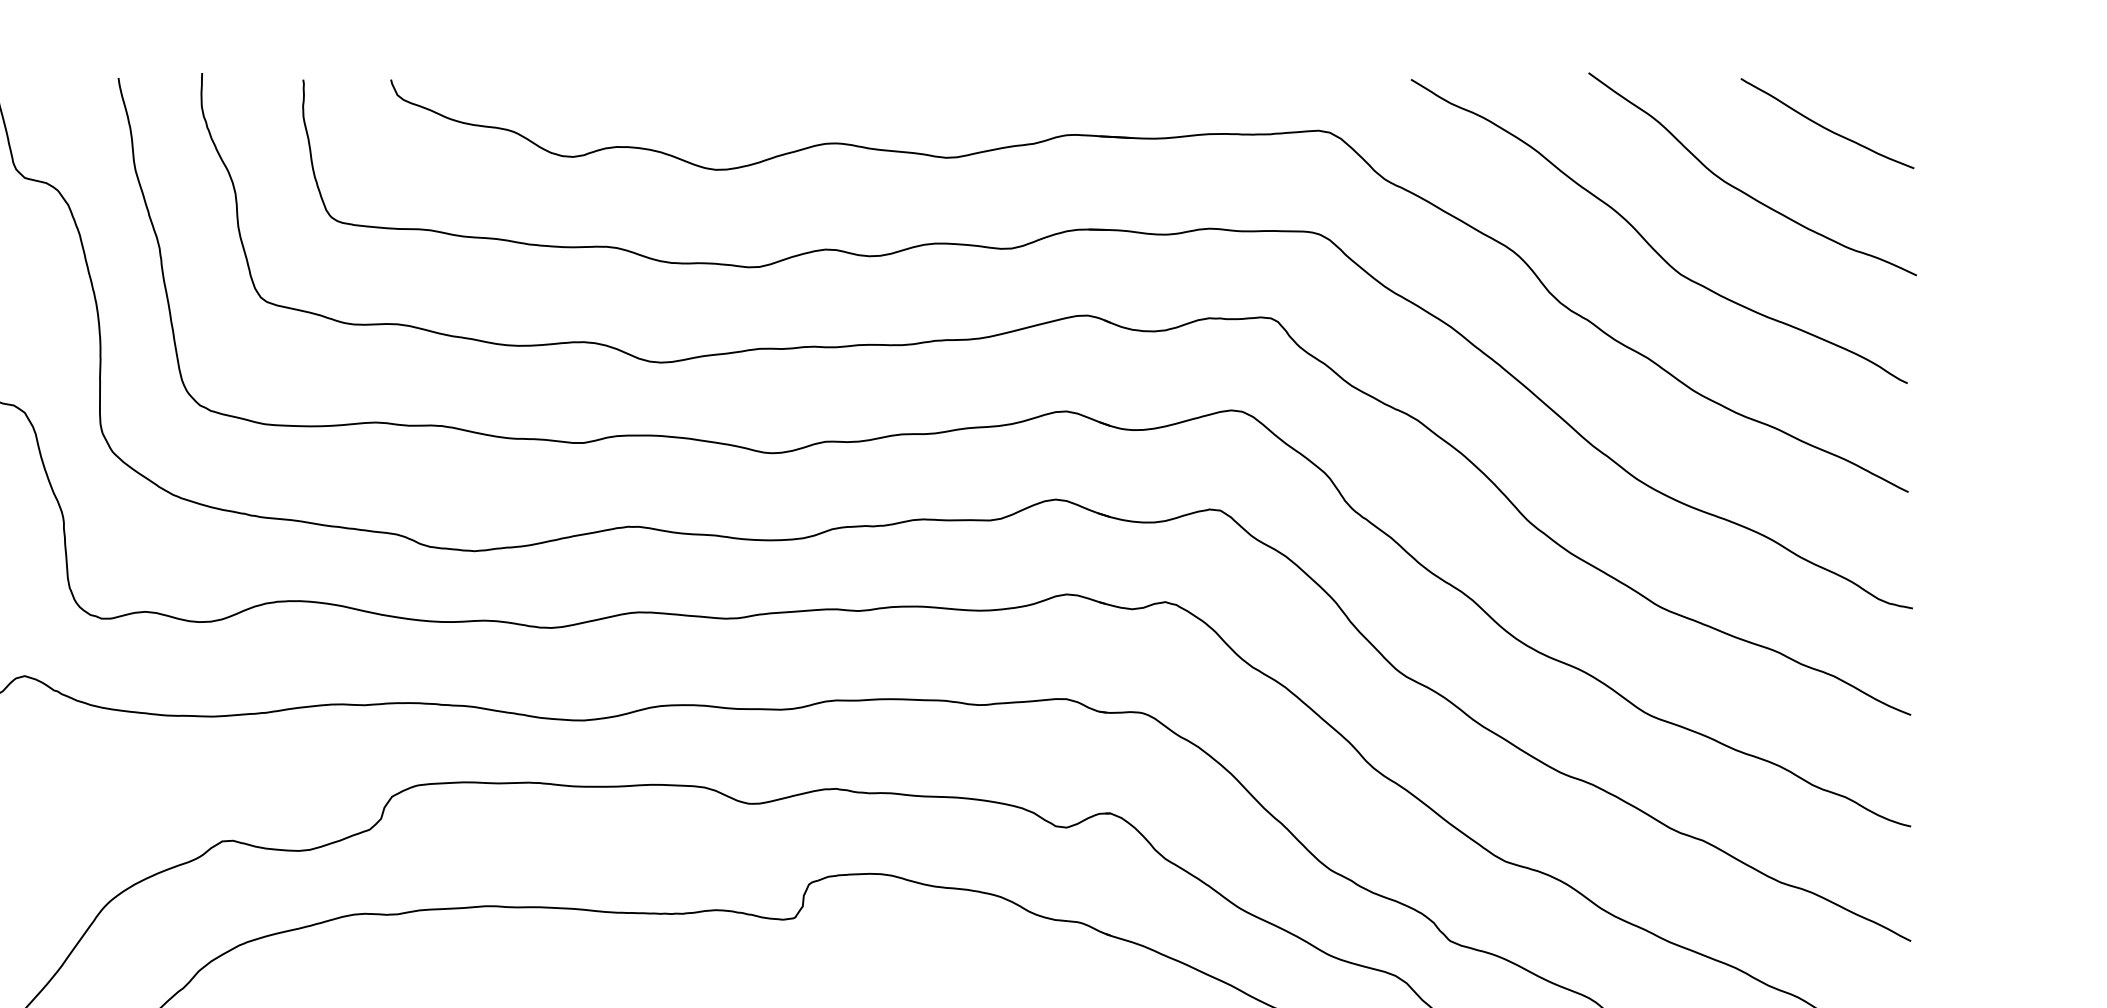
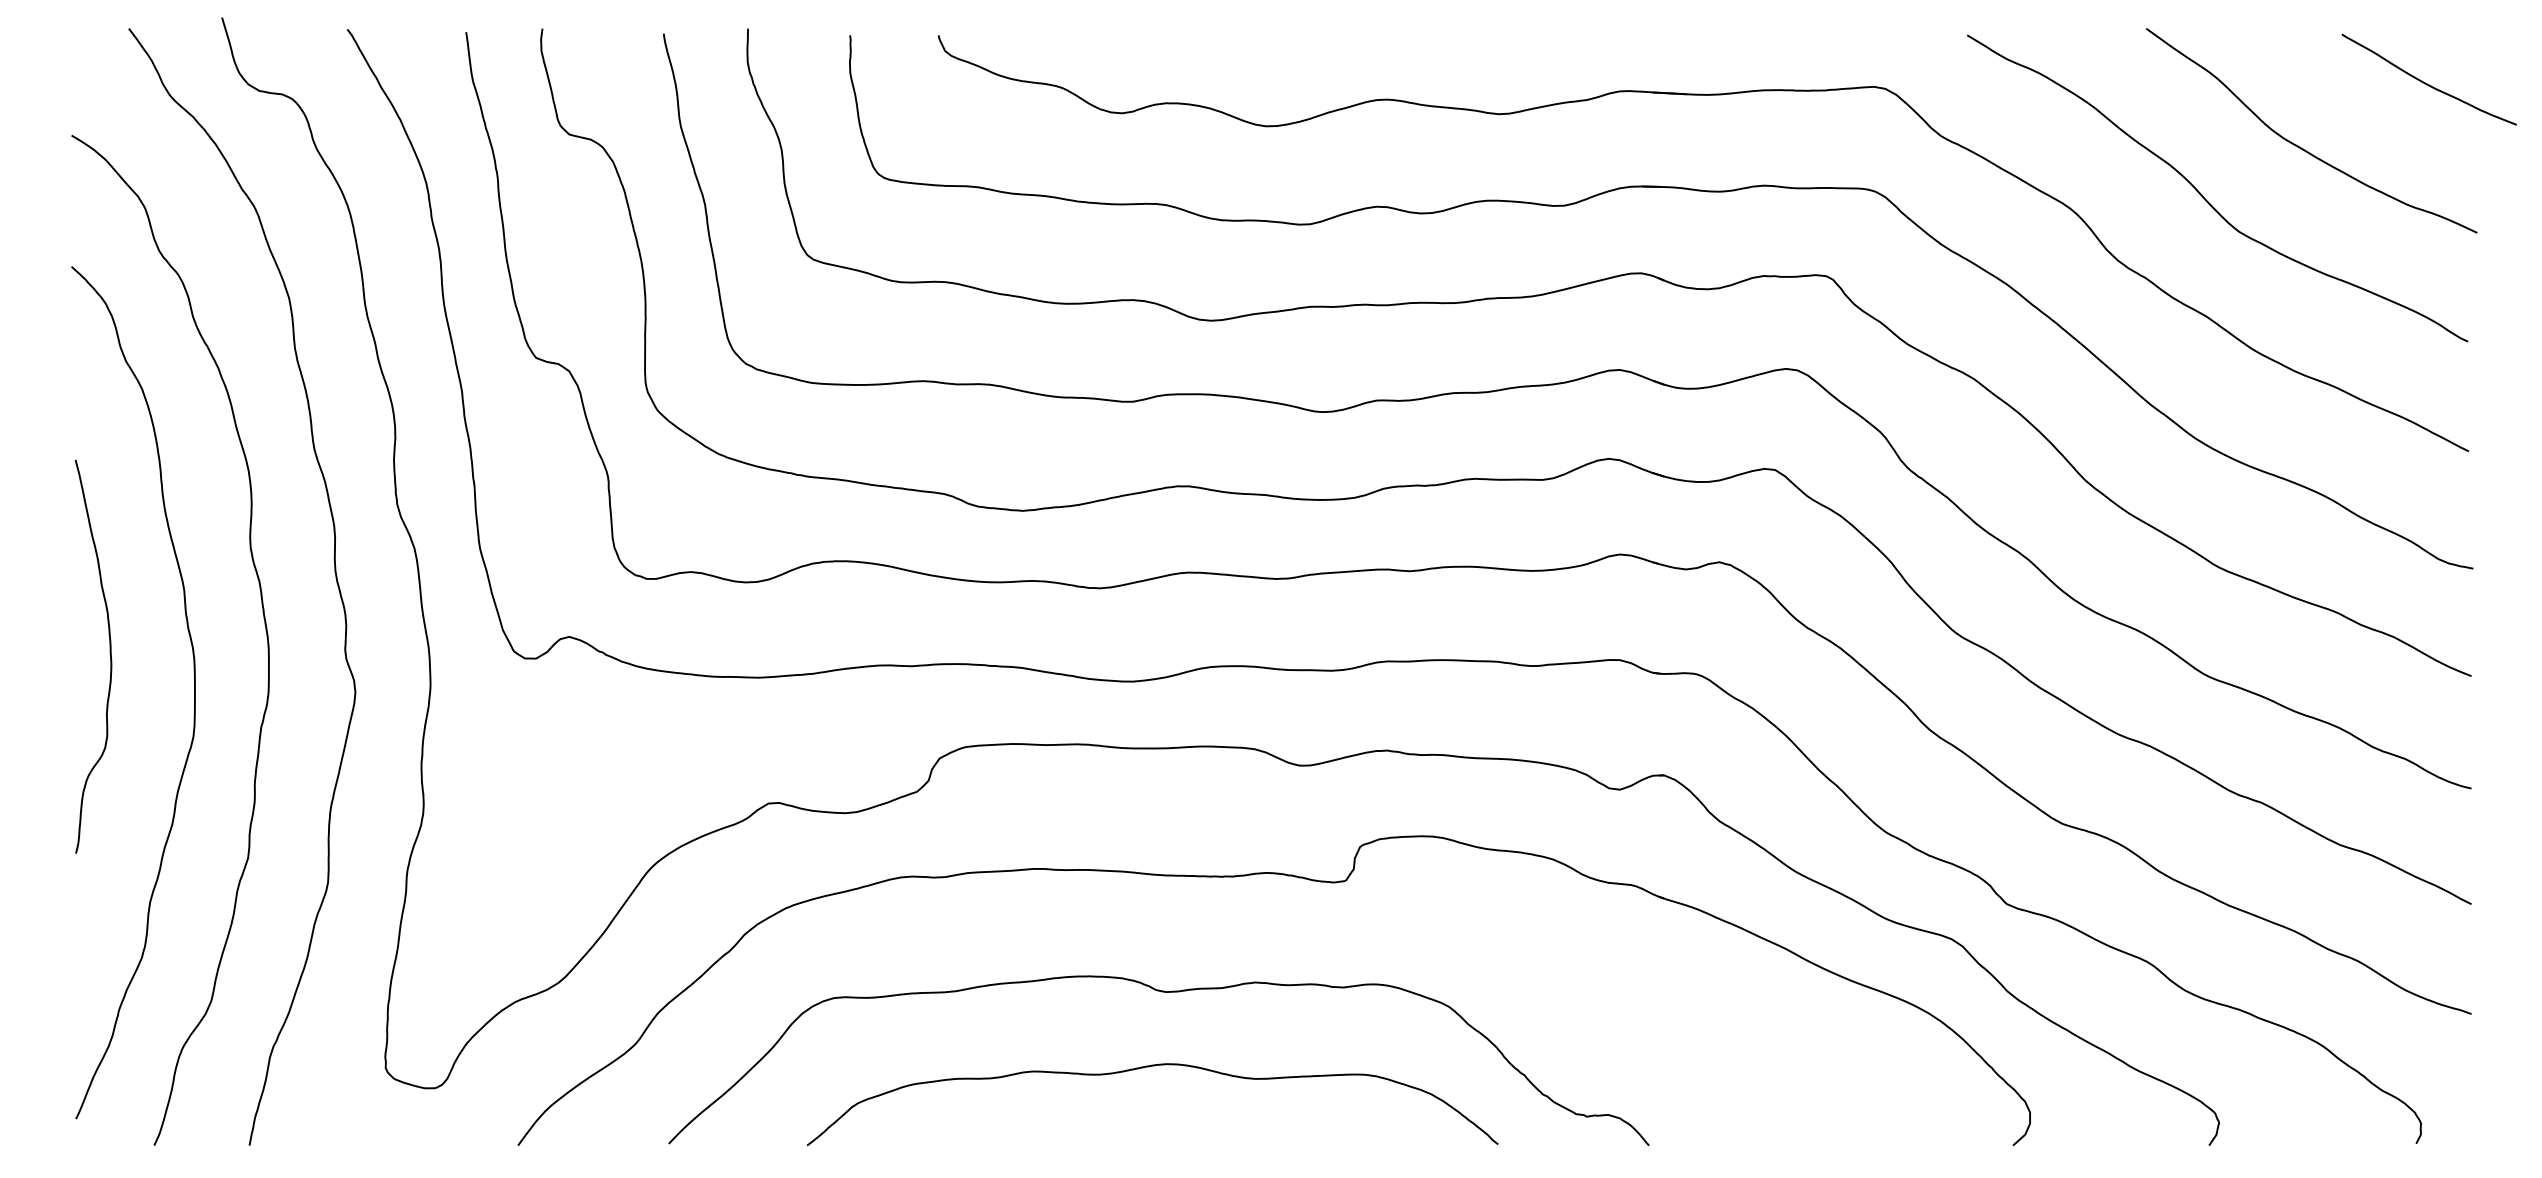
curve: (1825, 127) -> (2427, 83), moved

